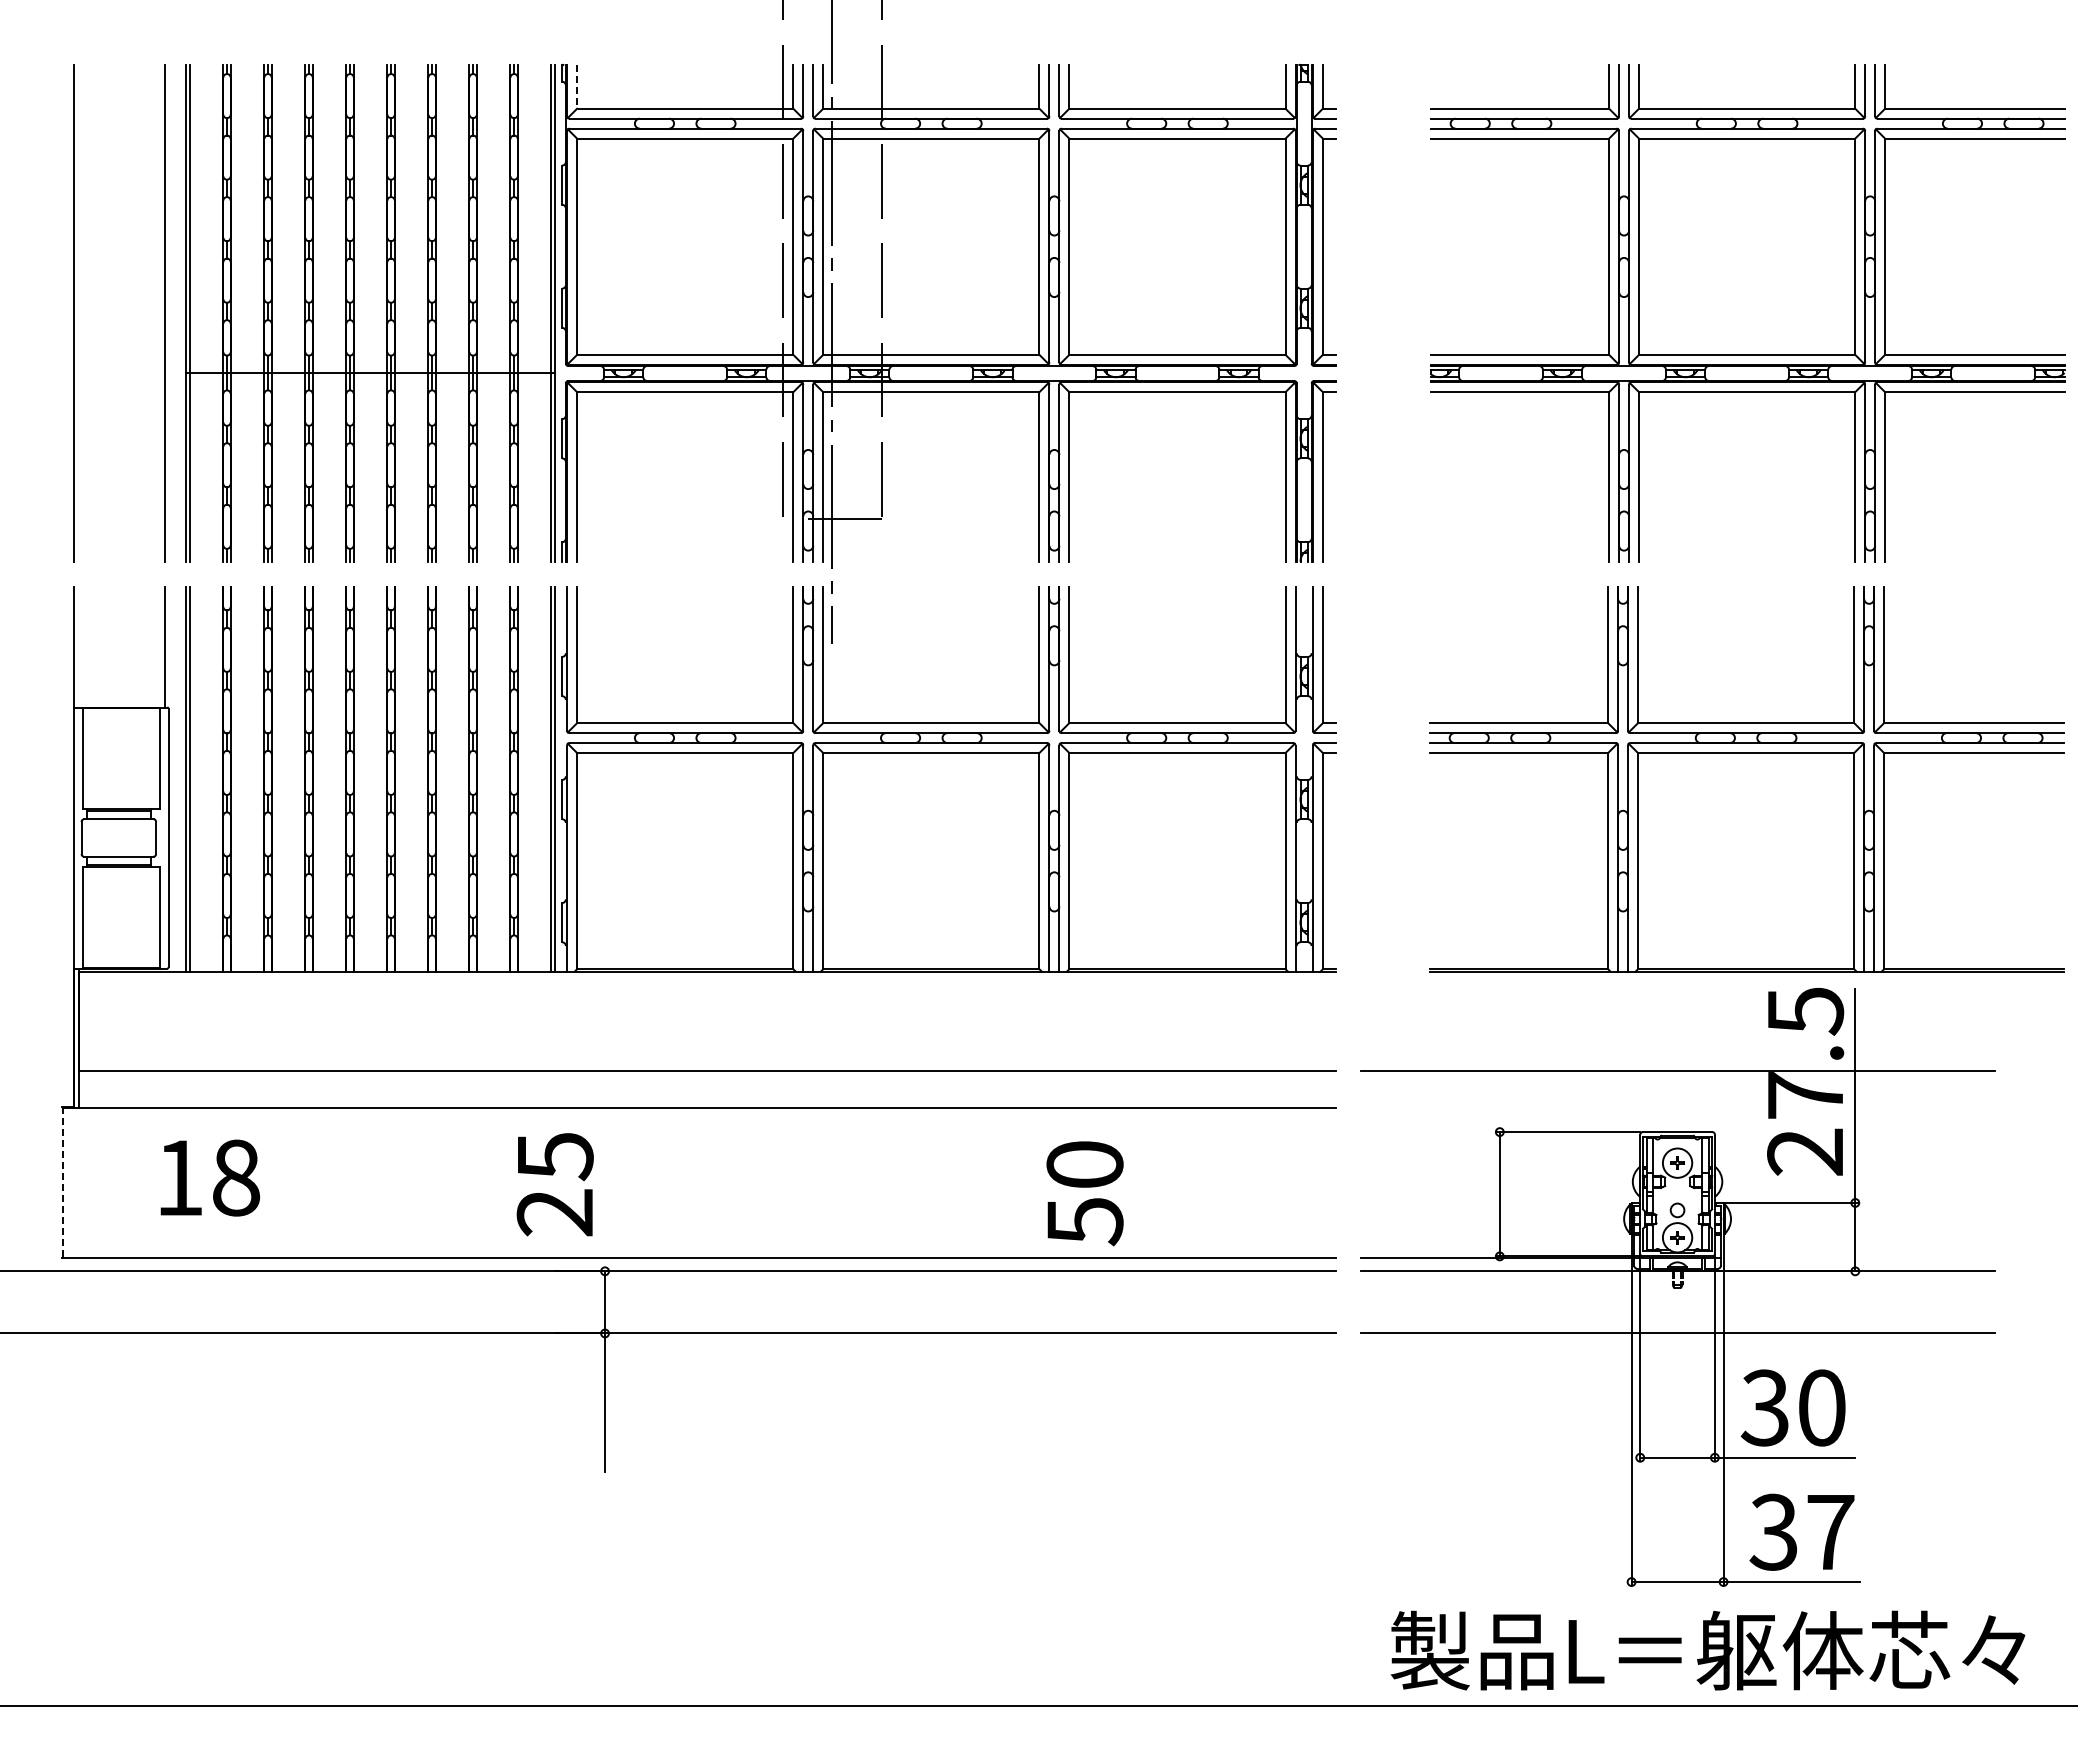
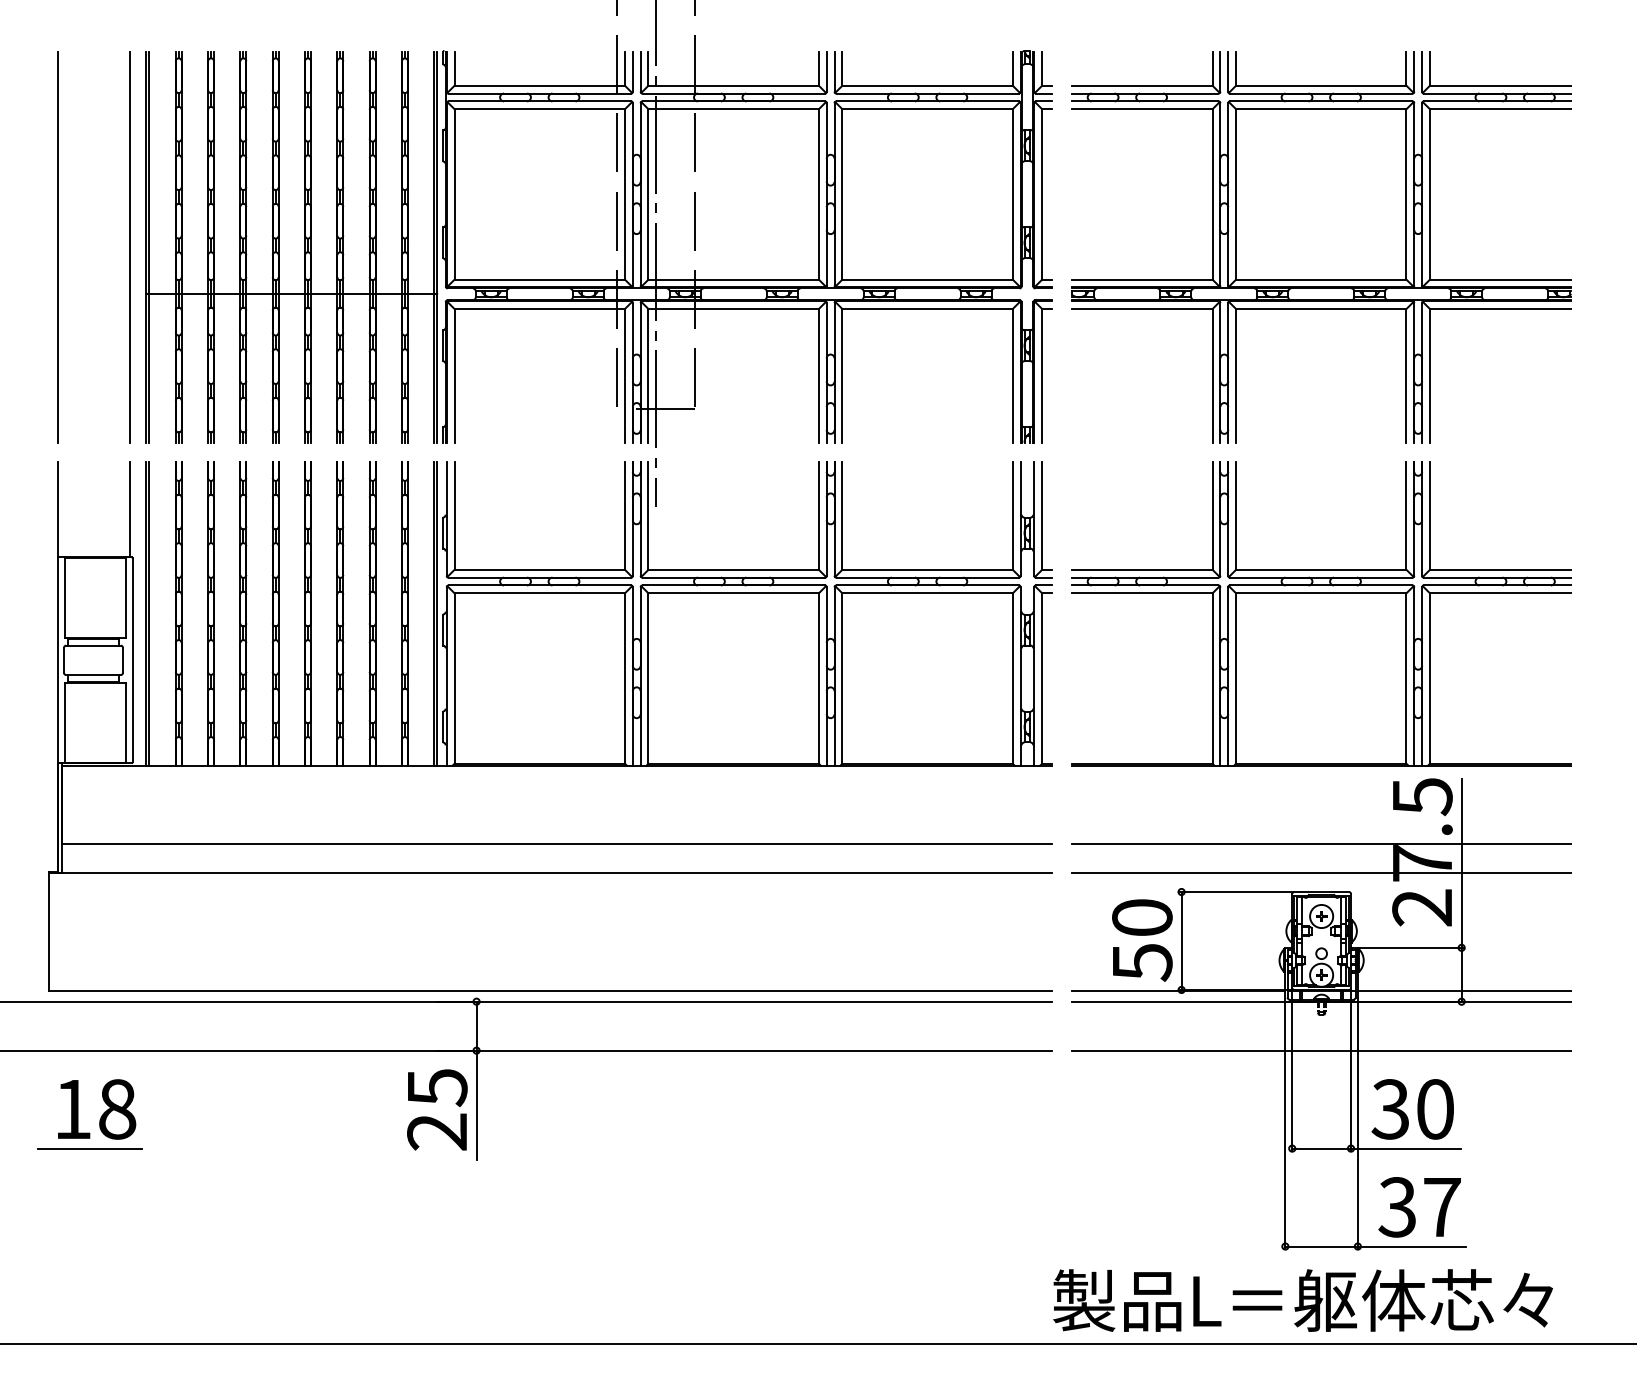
line: (577, 87) -> (454, 68), dashed -> solid
part: (1747, 313) -> (1321, 247), moved
part: (1746, 779) -> (1321, 614), moved
line: (1677, 1108) -> (1321, 873), added
text: (210, 1177) -> (97, 1109), moved
line: (62, 1182) -> (49, 931), dashed -> solid
text: (554, 1184) -> (436, 1109), moved
text: (1084, 1193) -> (1141, 940), moved
line: (1858, 1257) -> (1464, 990), added
line: (114, 1457) -> (90, 1148), added
text: (1707, 1650) -> (1302, 1300), moved

